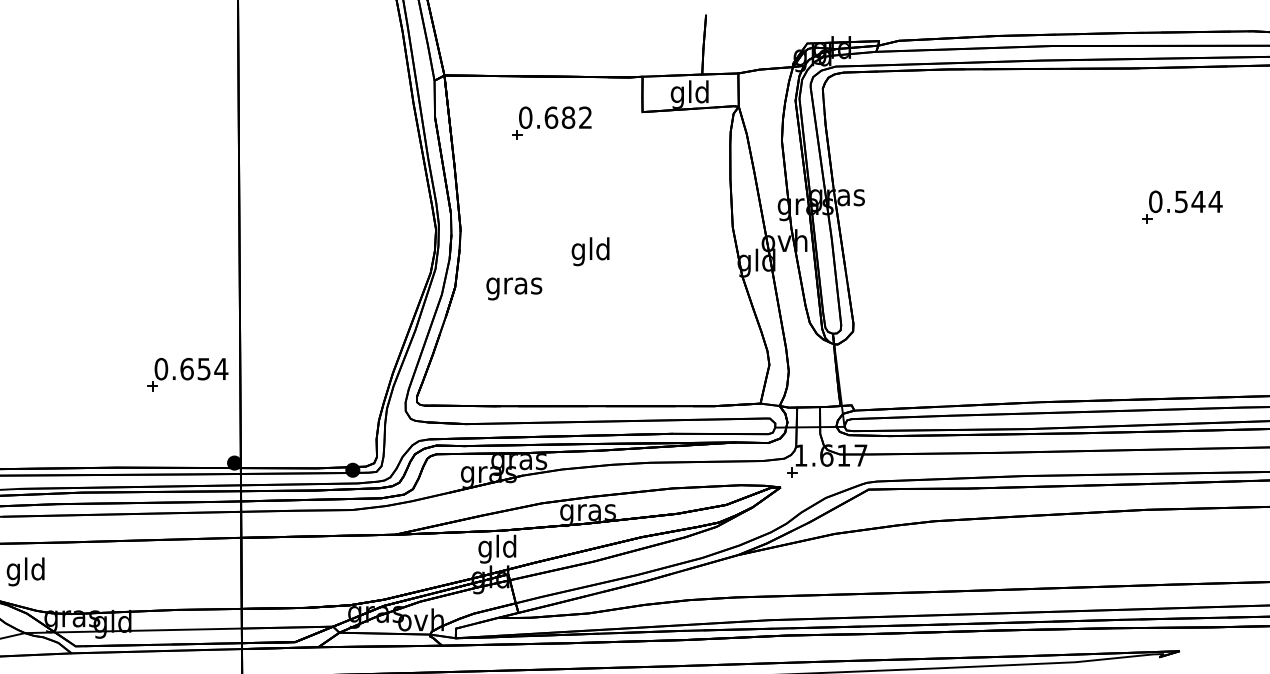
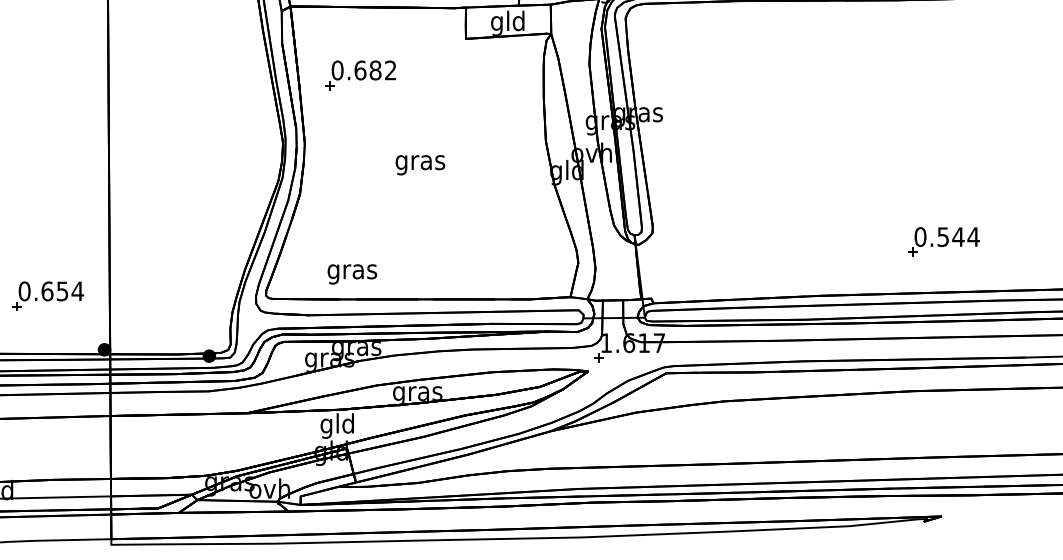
part: (551, 122) -> (360, 74), moved
part: (1182, 206) -> (944, 241), moved
text: (590, 251) -> (419, 162), gld -> gras
text: (514, 288) -> (352, 273), moved
part: (187, 374) -> (47, 296), moved

